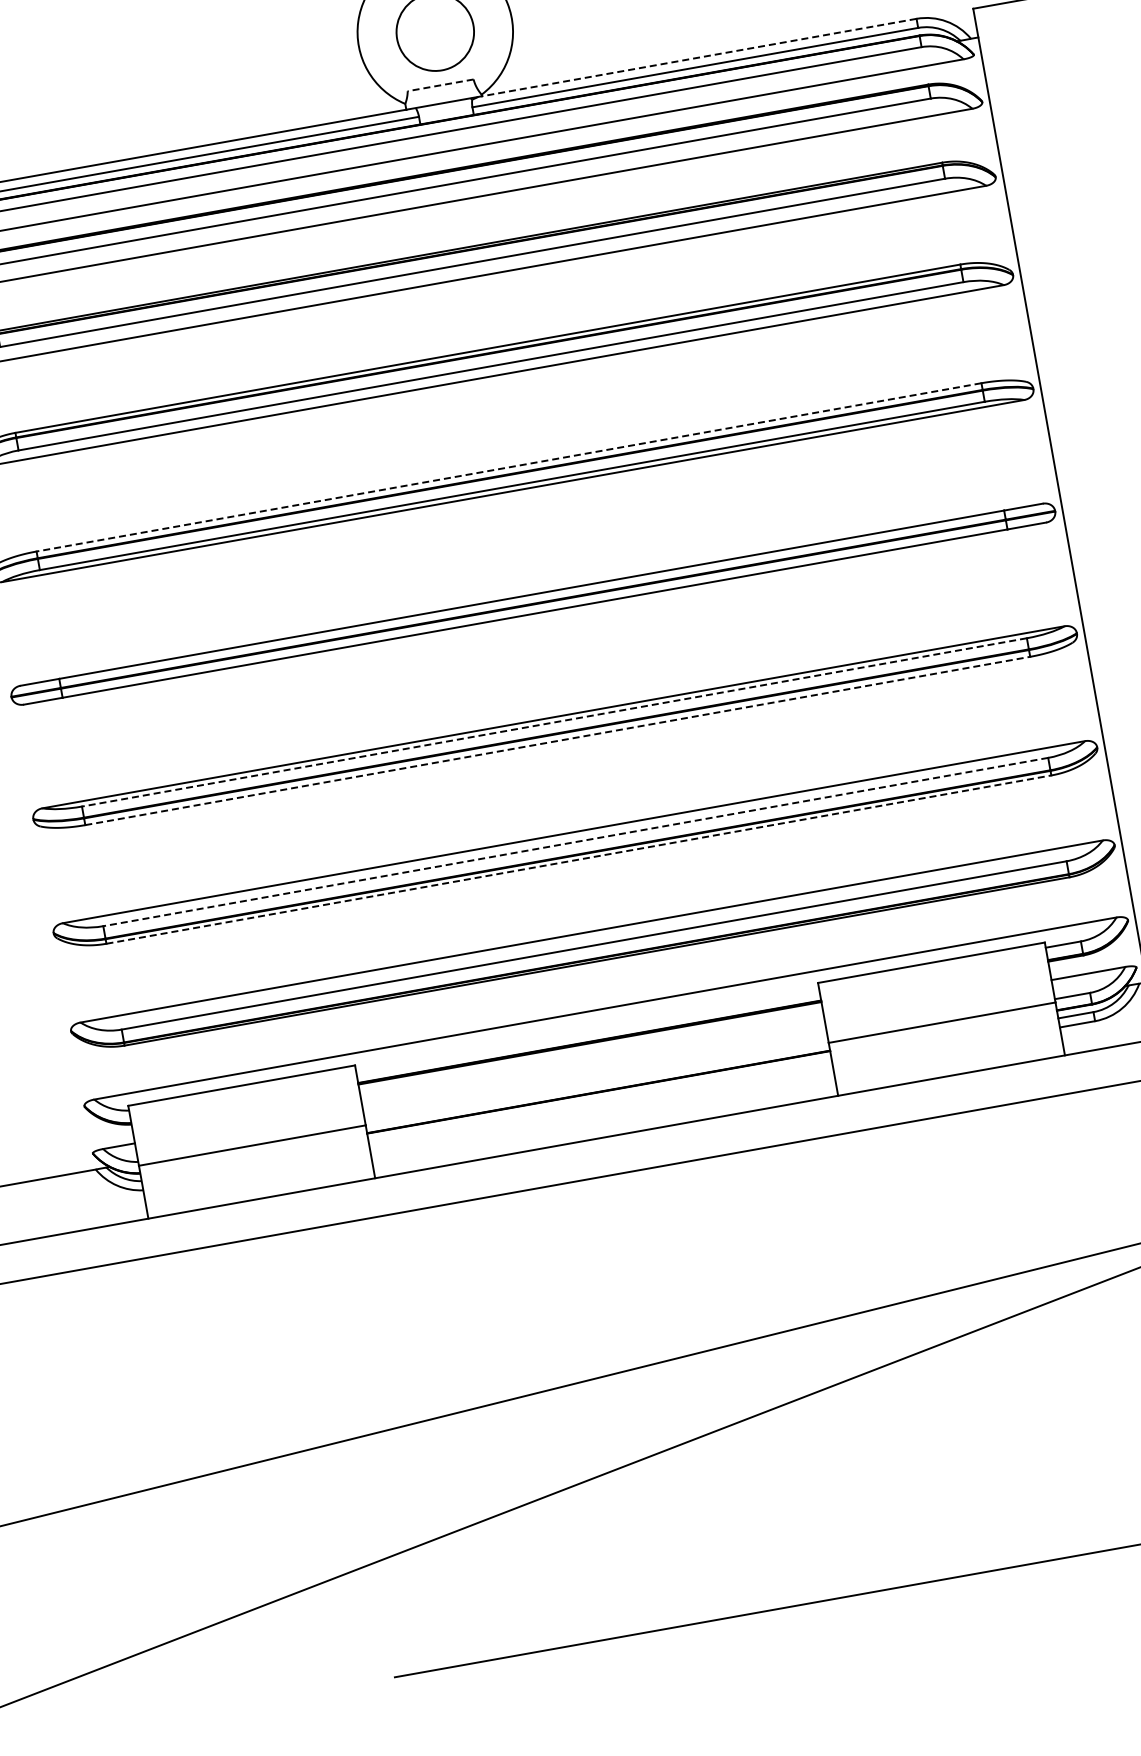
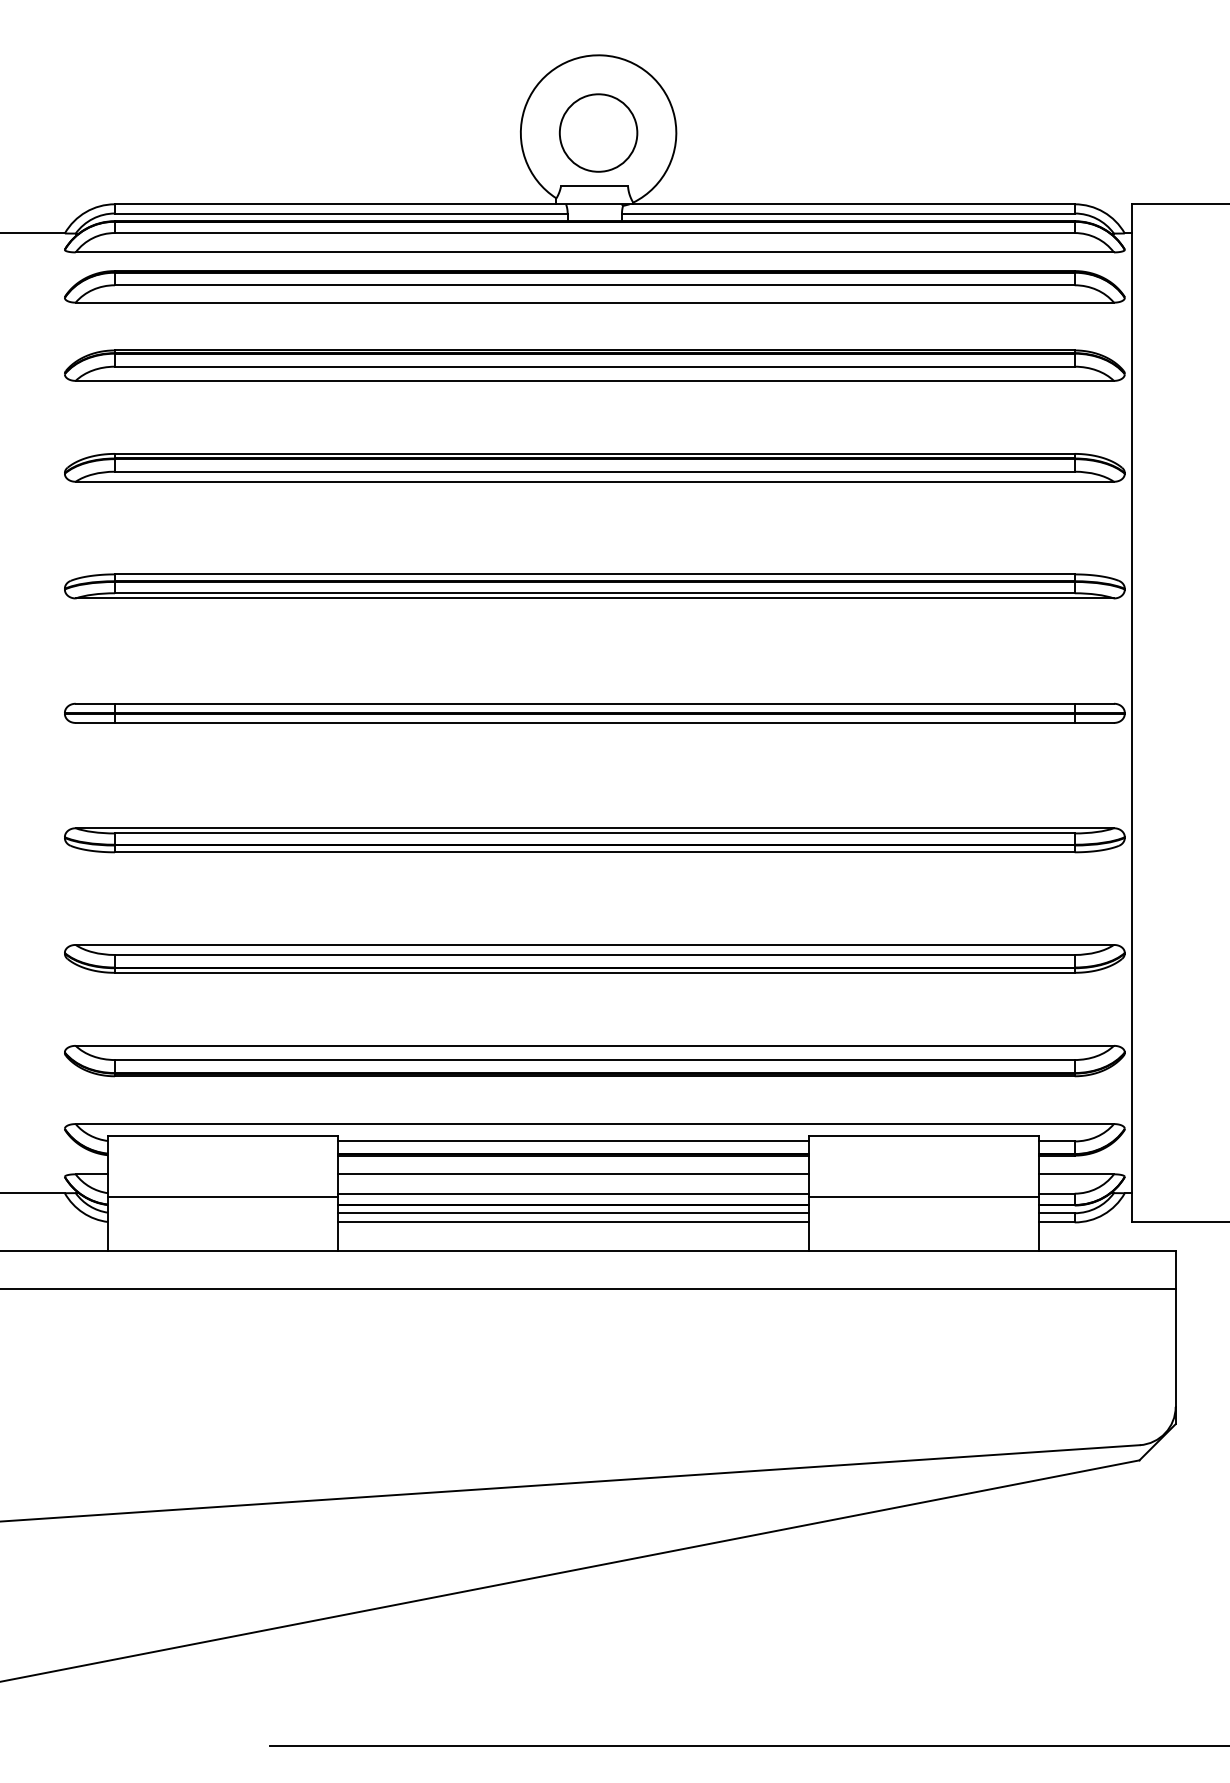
line: (698, 57) -> (853, 204), dashed -> solid
line: (440, 85) -> (594, 186), dashed -> solid
line: (508, 467) -> (594, 574), dashed -> solid
line: (554, 722) -> (594, 833), dashed -> solid
line: (557, 741) -> (594, 852), dashed -> solid
line: (575, 841) -> (594, 954), dashed -> solid
line: (578, 859) -> (594, 972), dashed -> solid
line: (587, 1029) -> (573, 1141), added
line: (593, 1061) -> (573, 1174), added
line: (596, 1080) -> (573, 1193), added
line: (600, 1100) -> (573, 1213), added
line: (601, 1109) -> (573, 1222), added

